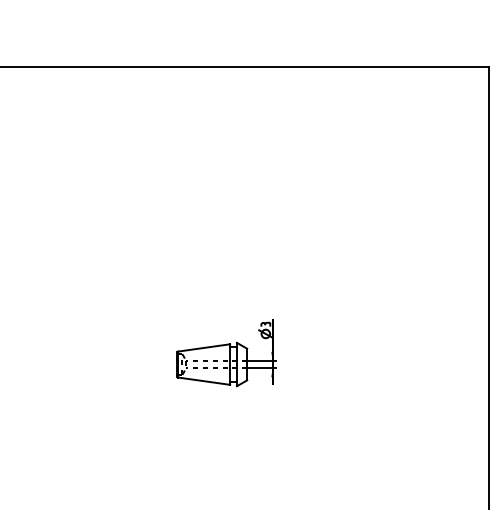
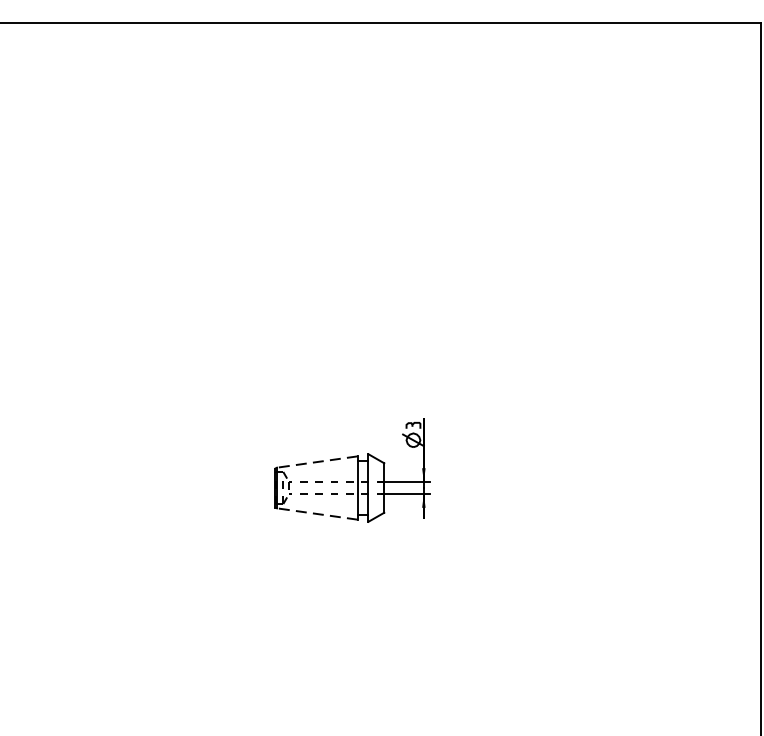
line: (203, 347) -> (316, 461), solid -> dashed
line: (203, 381) -> (316, 514), solid -> dashed

